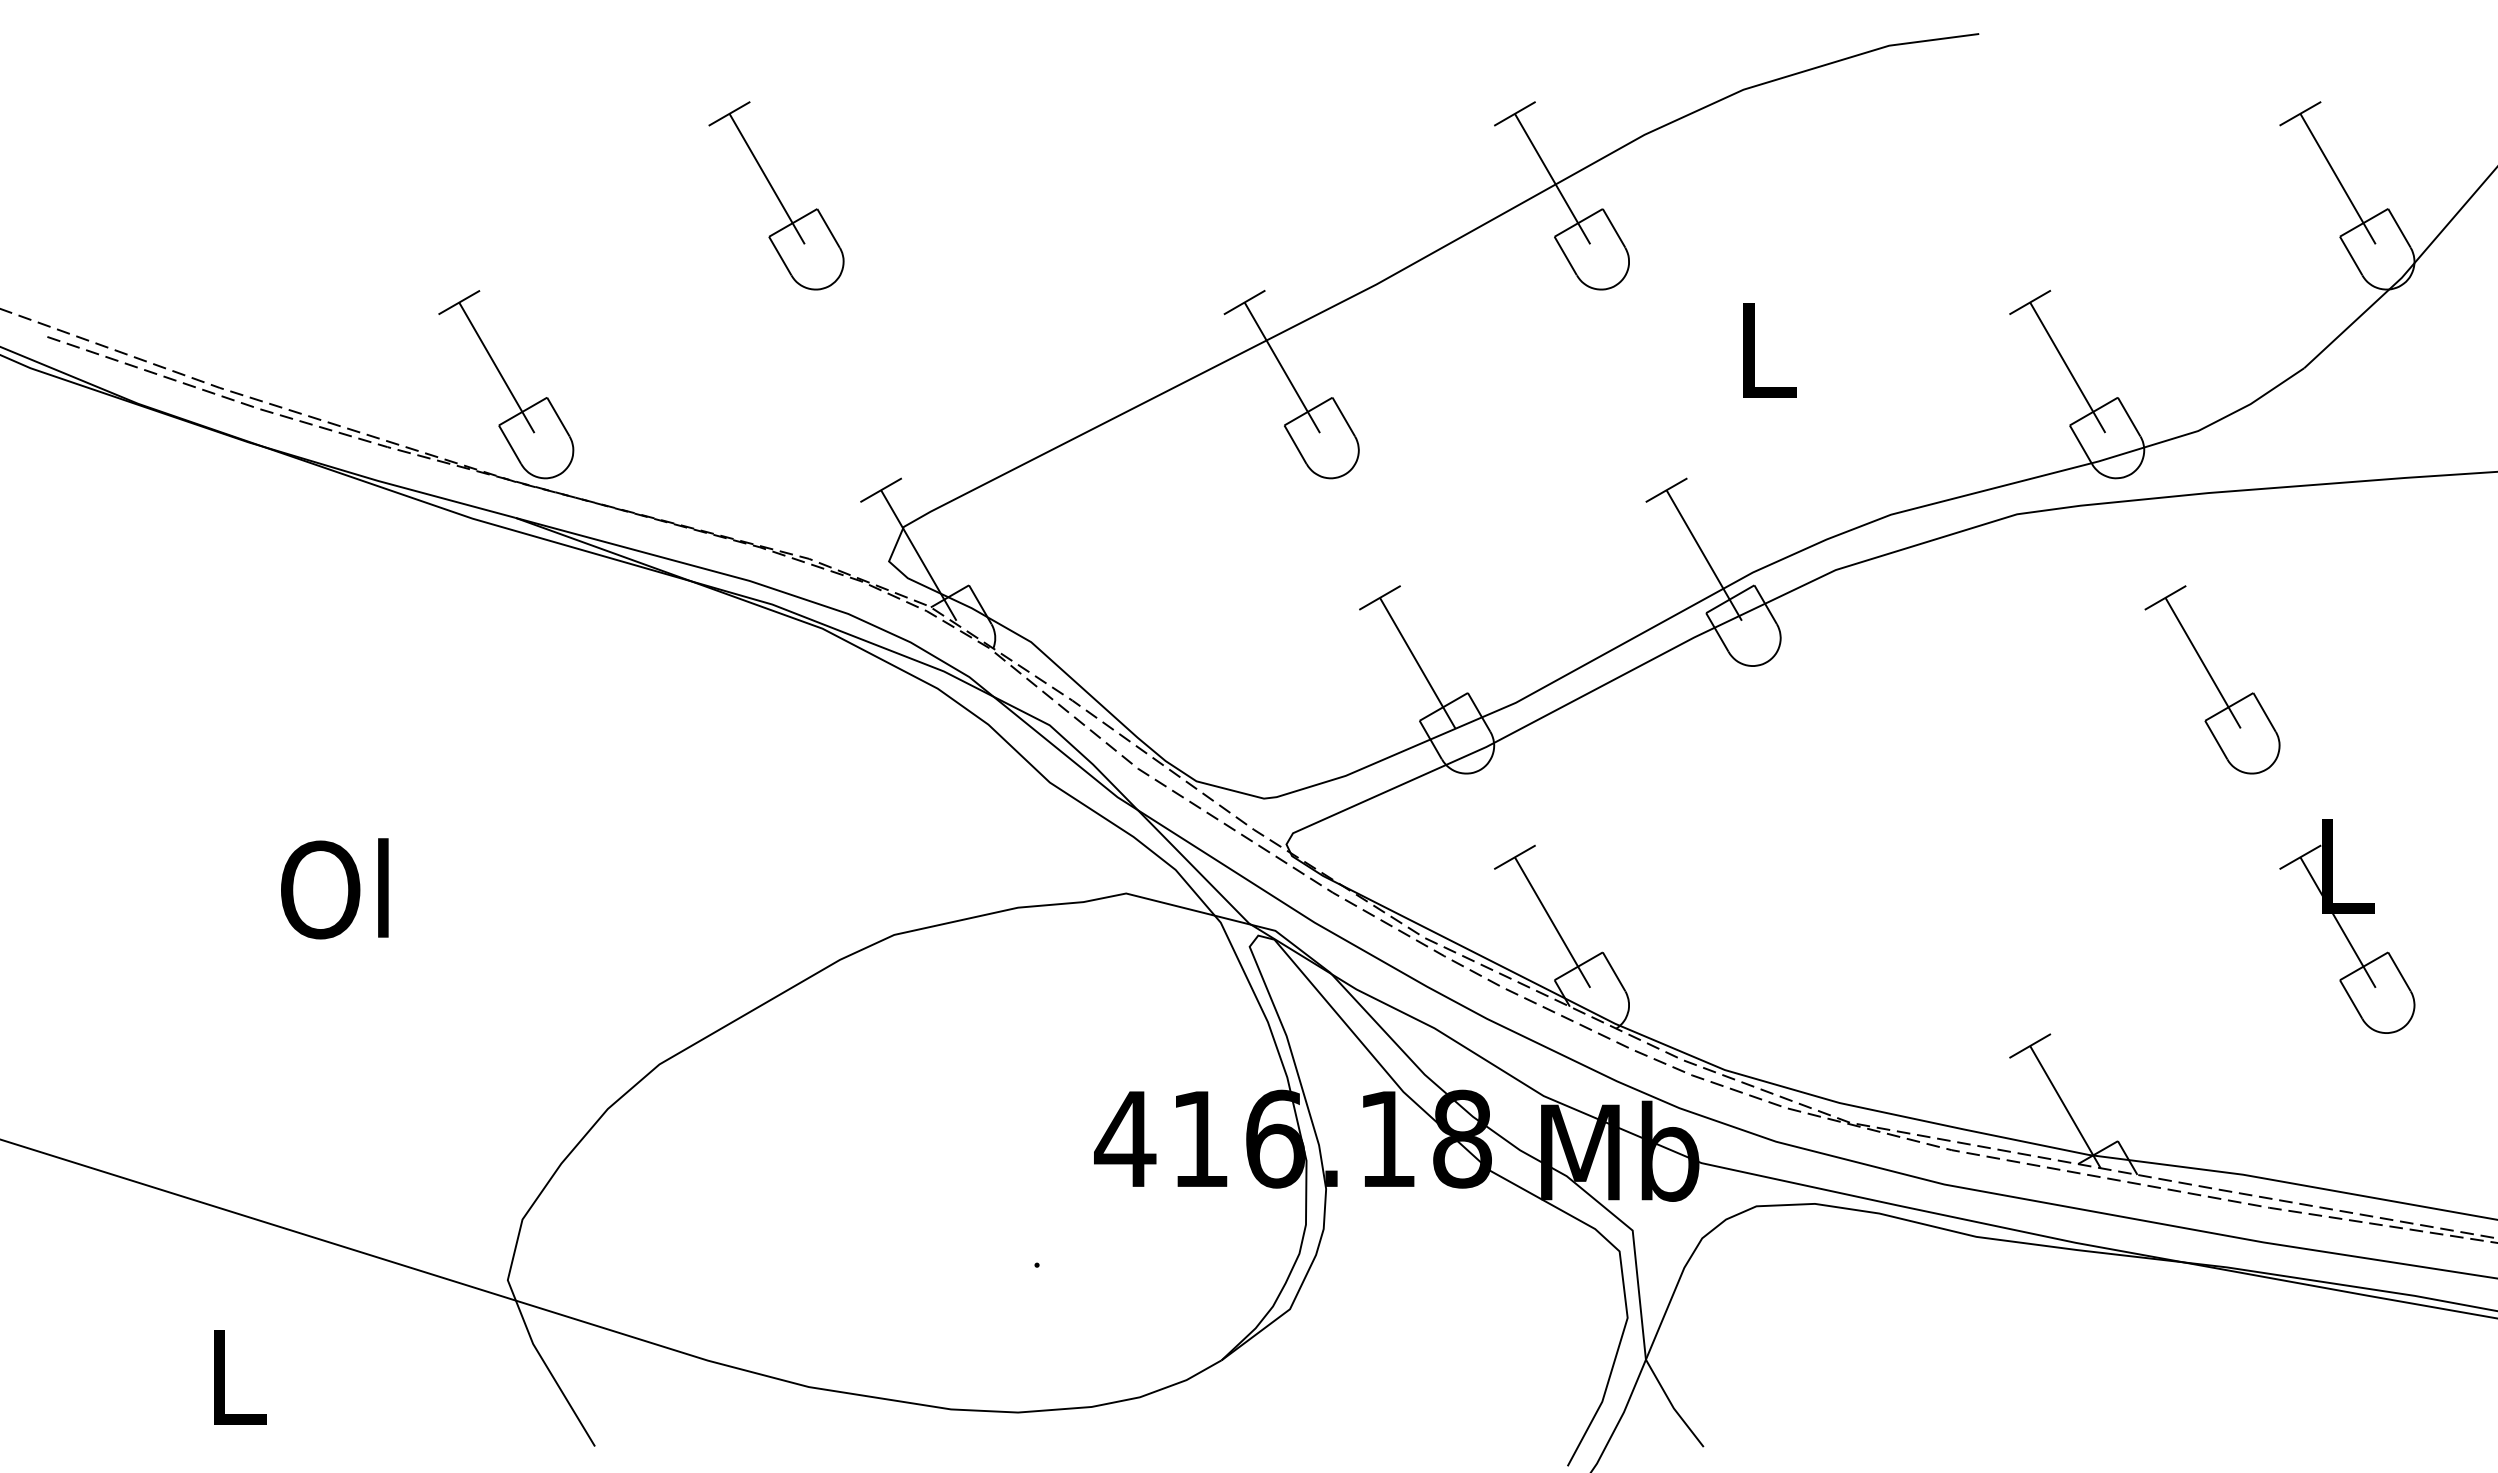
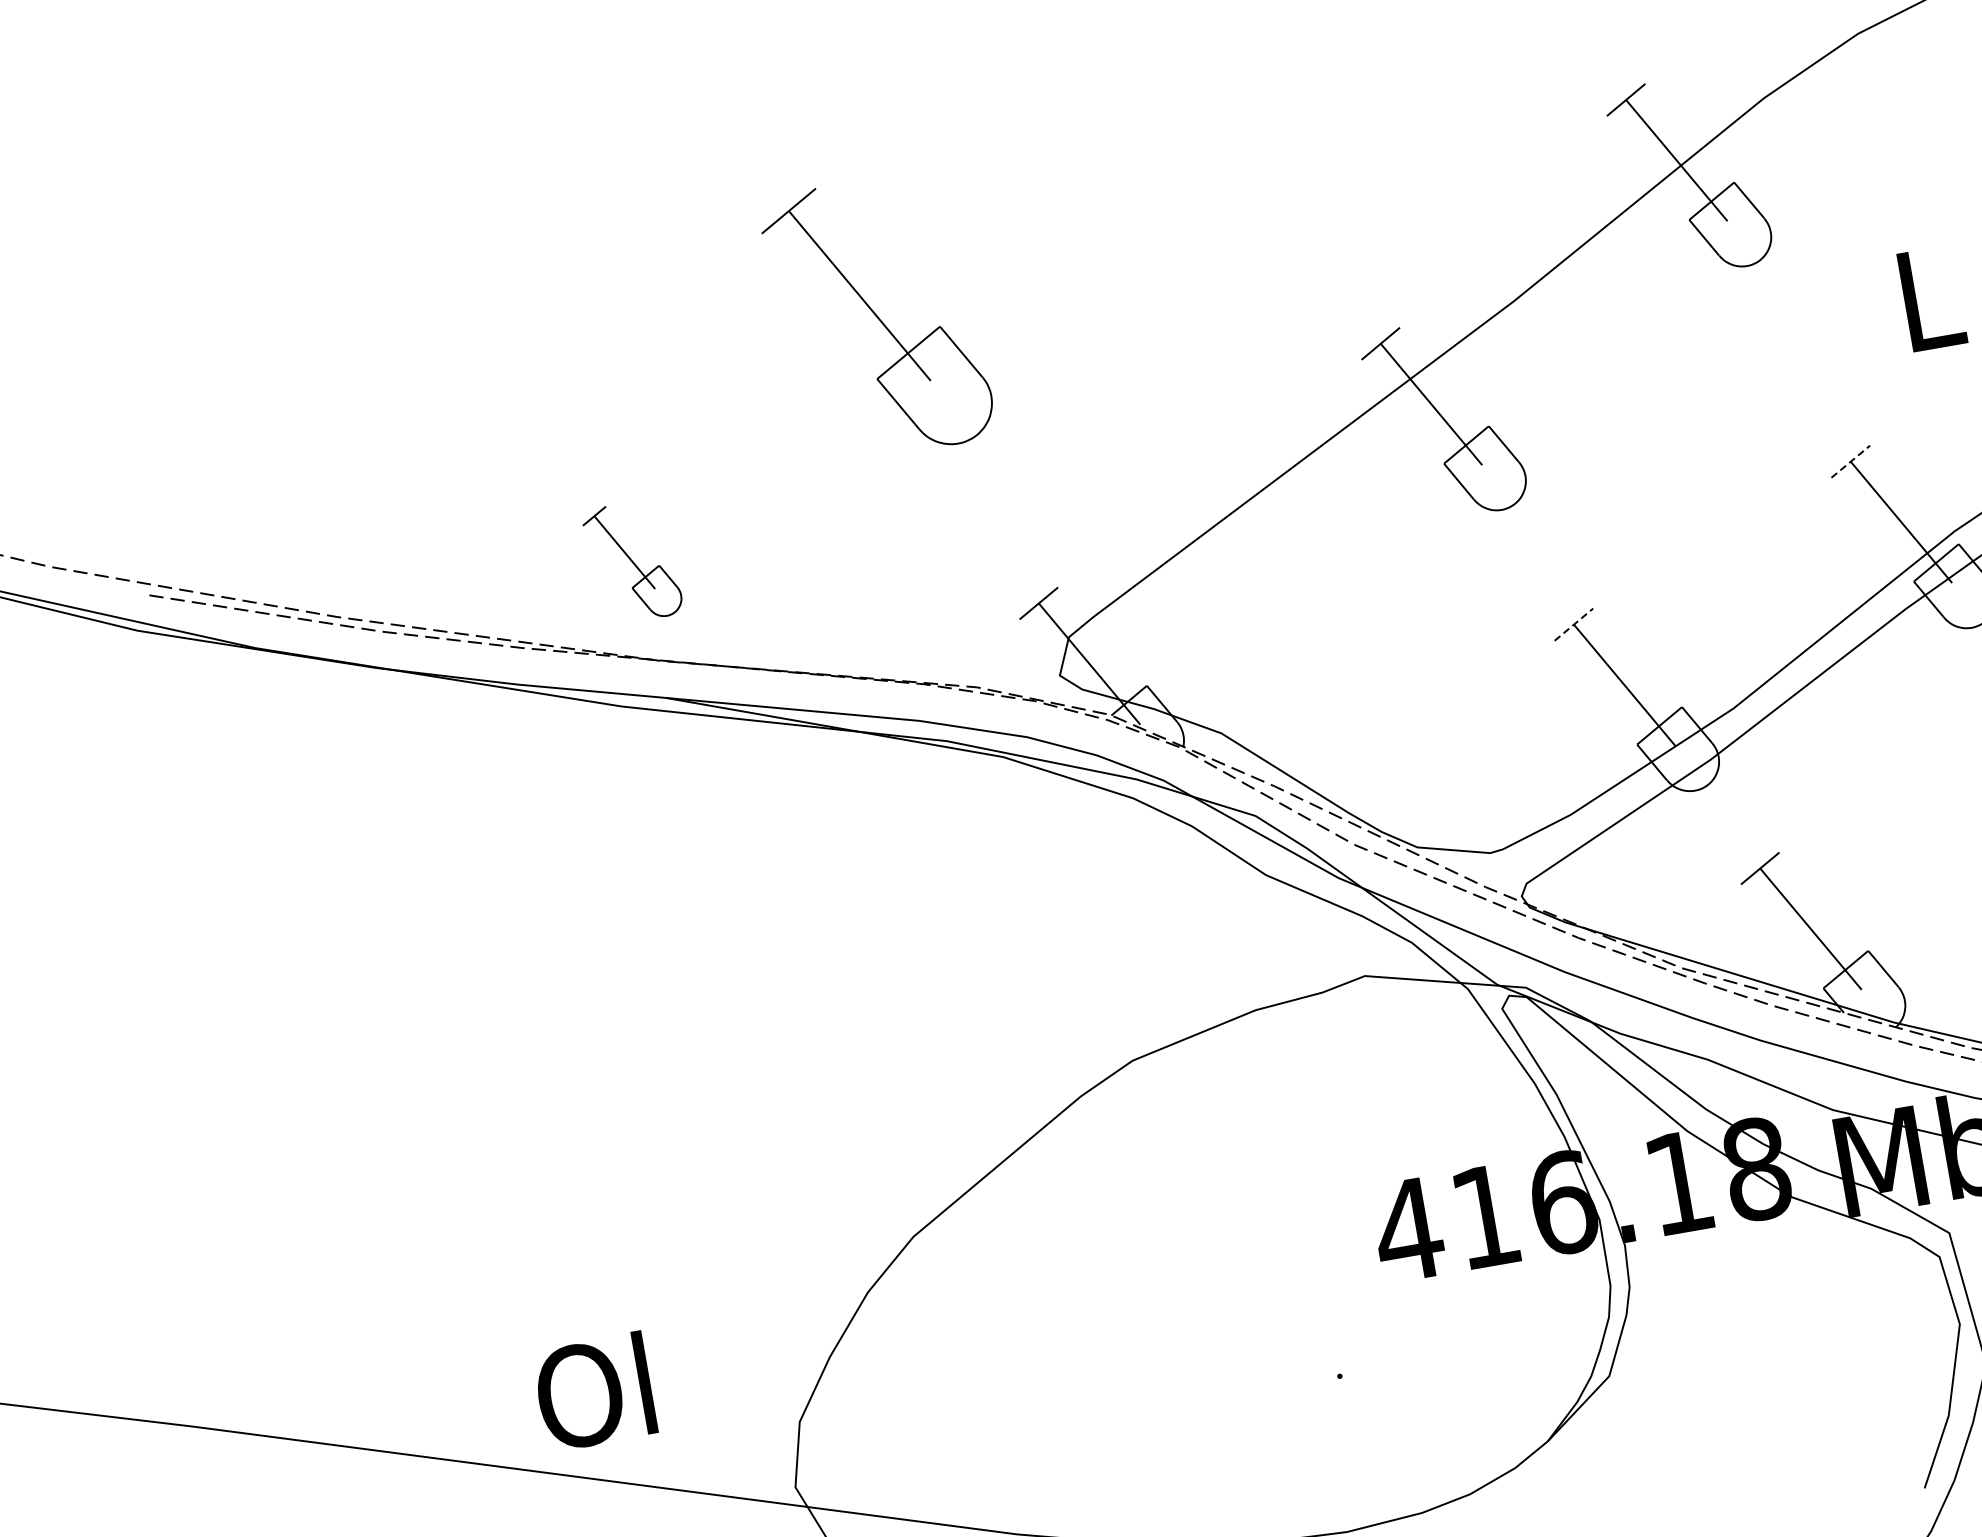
part: (776, 195) -> (877, 317), size x1.4
part: (506, 384) -> (632, 561), size x0.6
line: (1666, 490) -> (1850, 461), solid -> dashed
line: (1380, 597) -> (1574, 624), solid -> dashed
text: (334, 888) -> (594, 1391), moved

